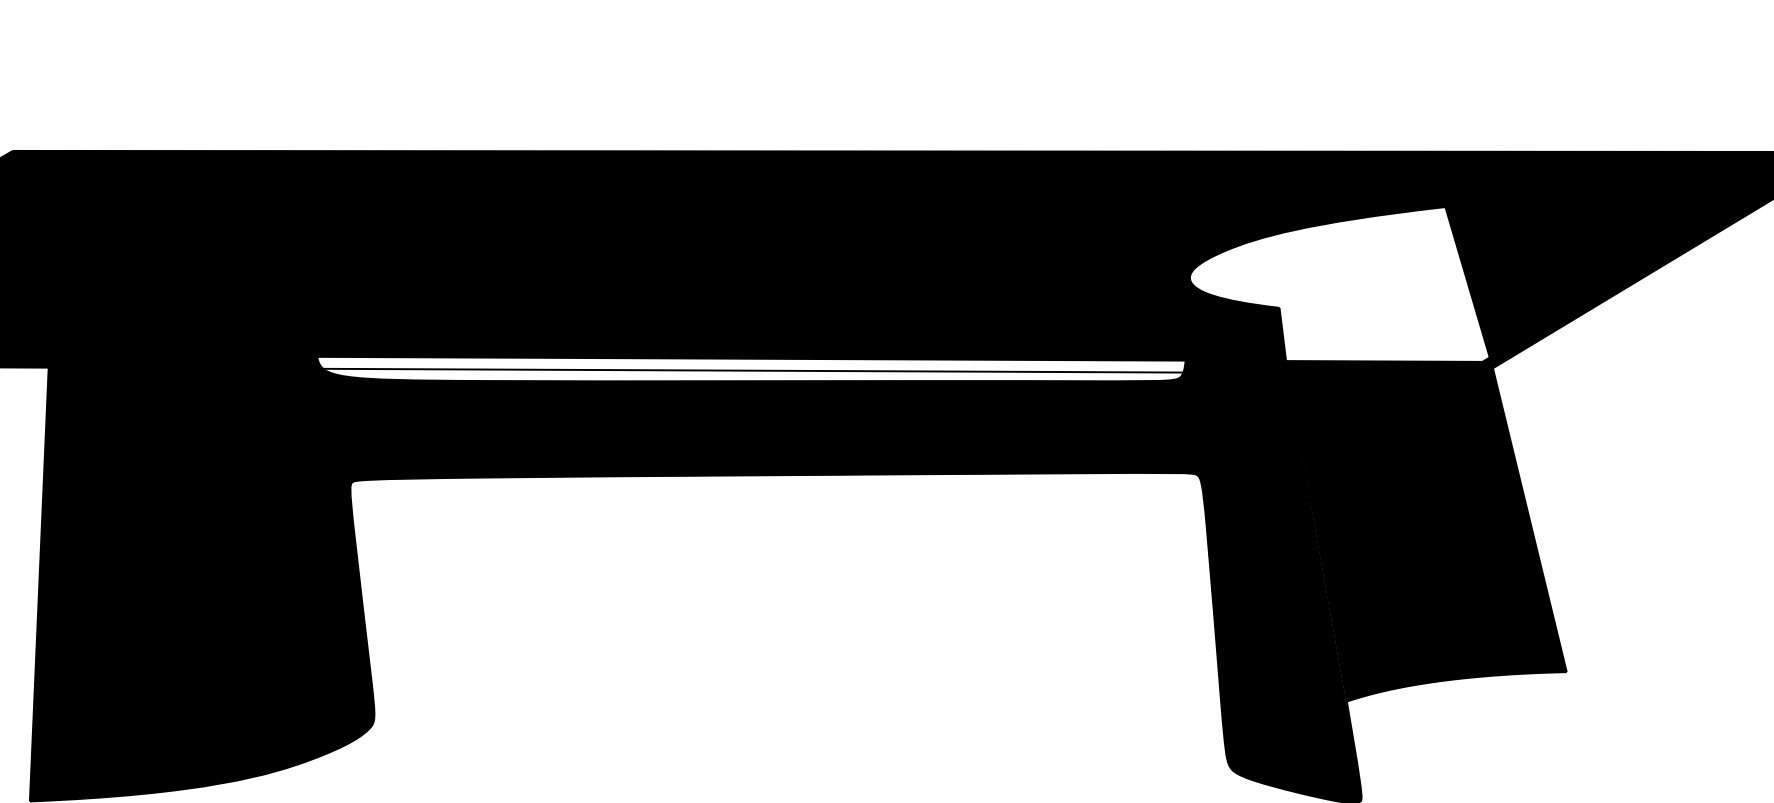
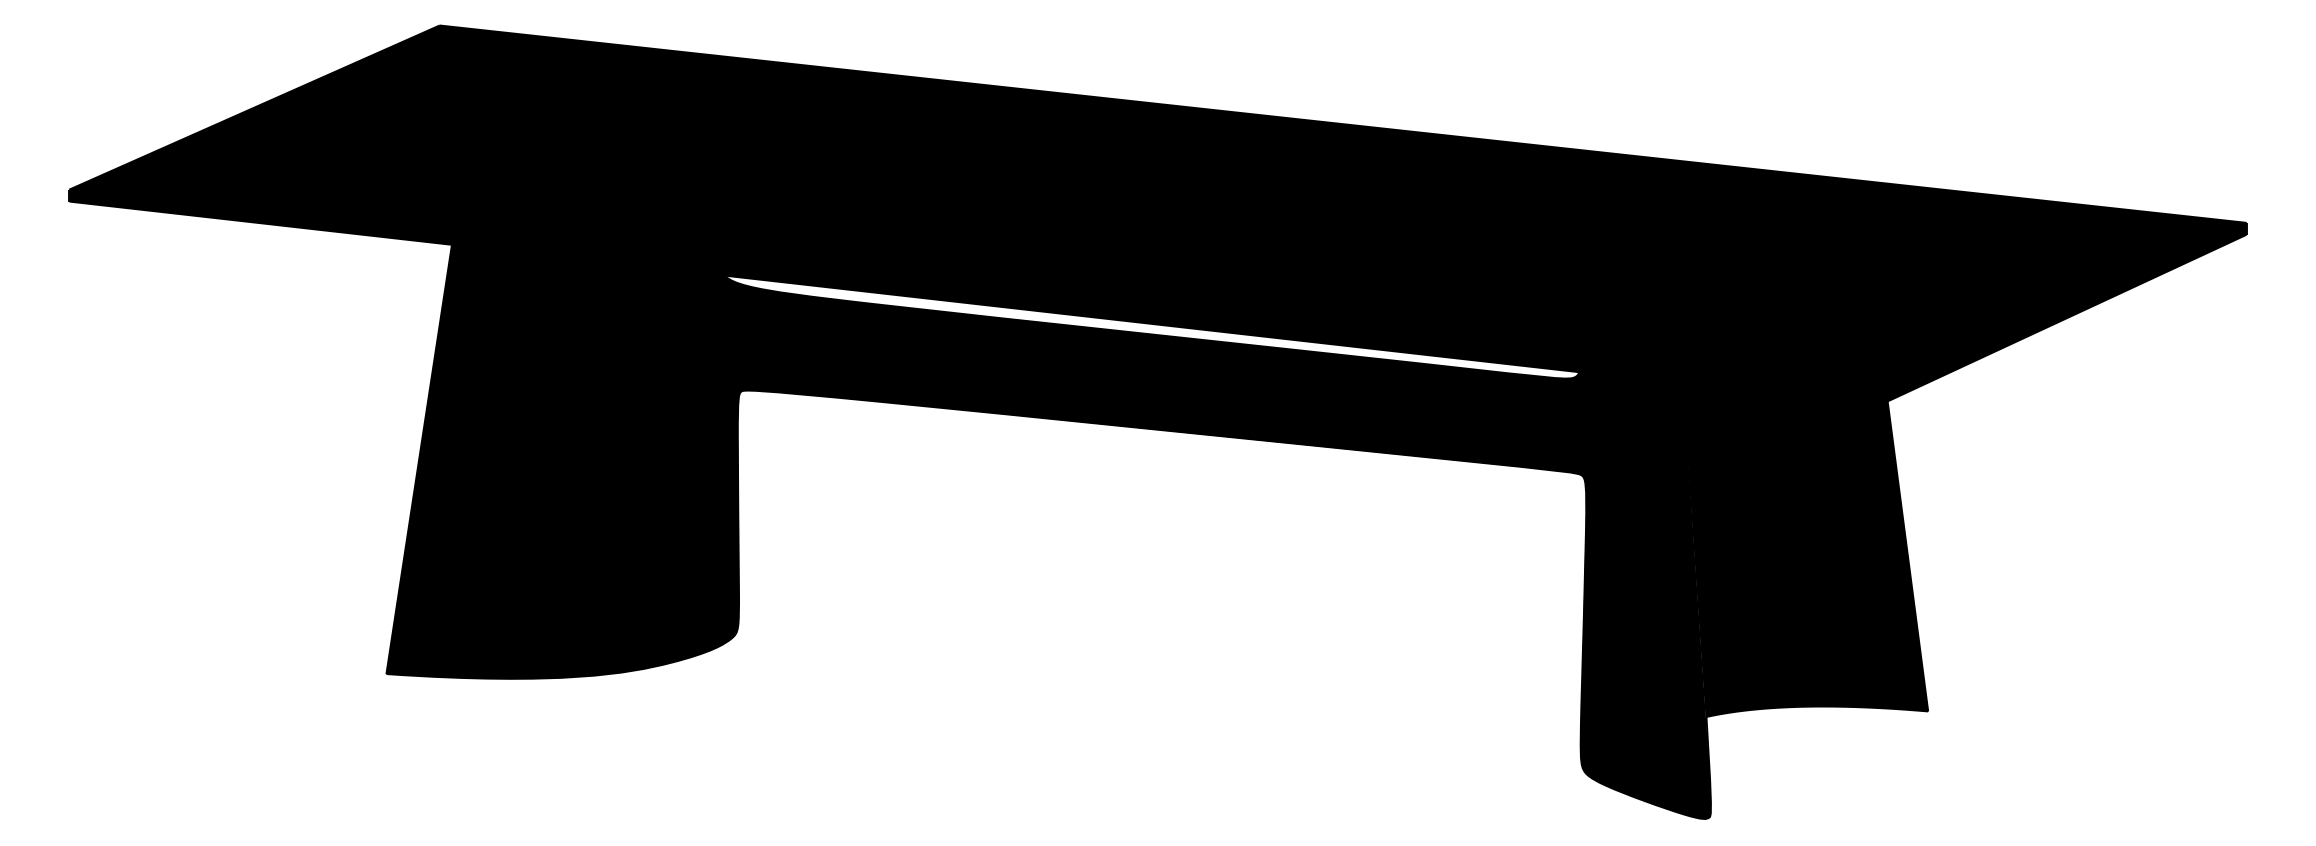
fill: (1337, 297) -> (1740, 314), added
fill: (752, 364) -> (1151, 317), added

